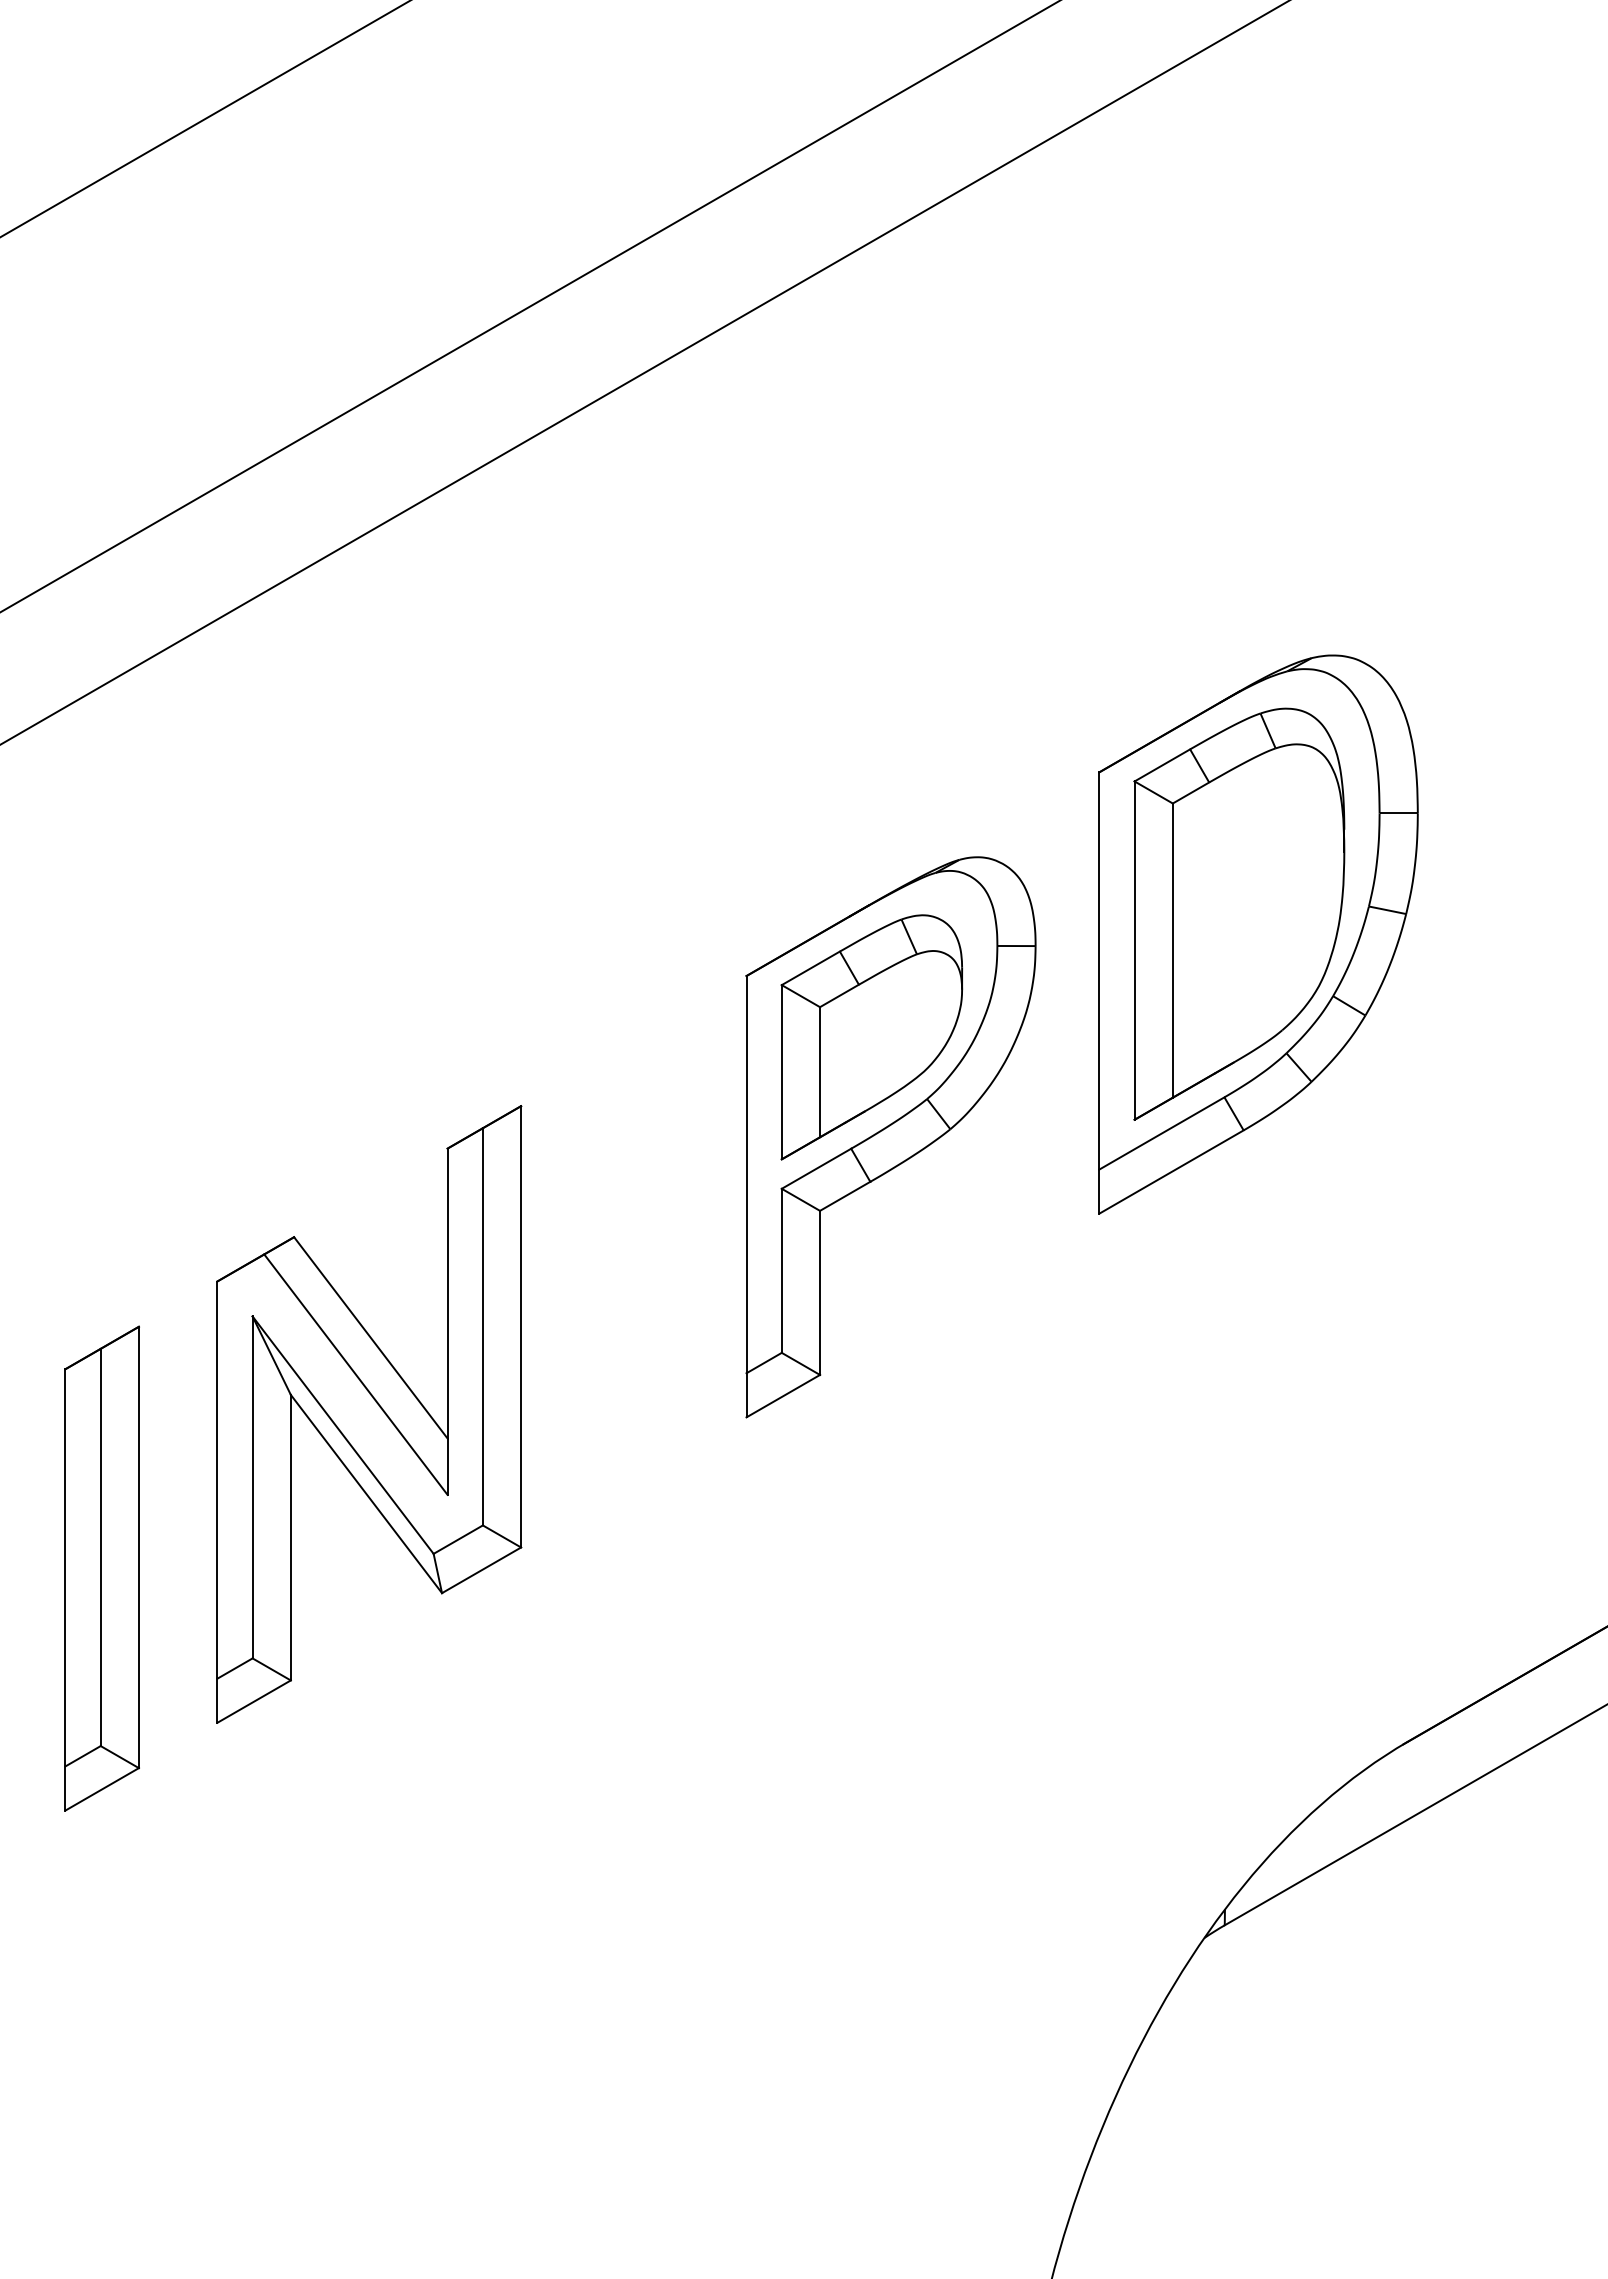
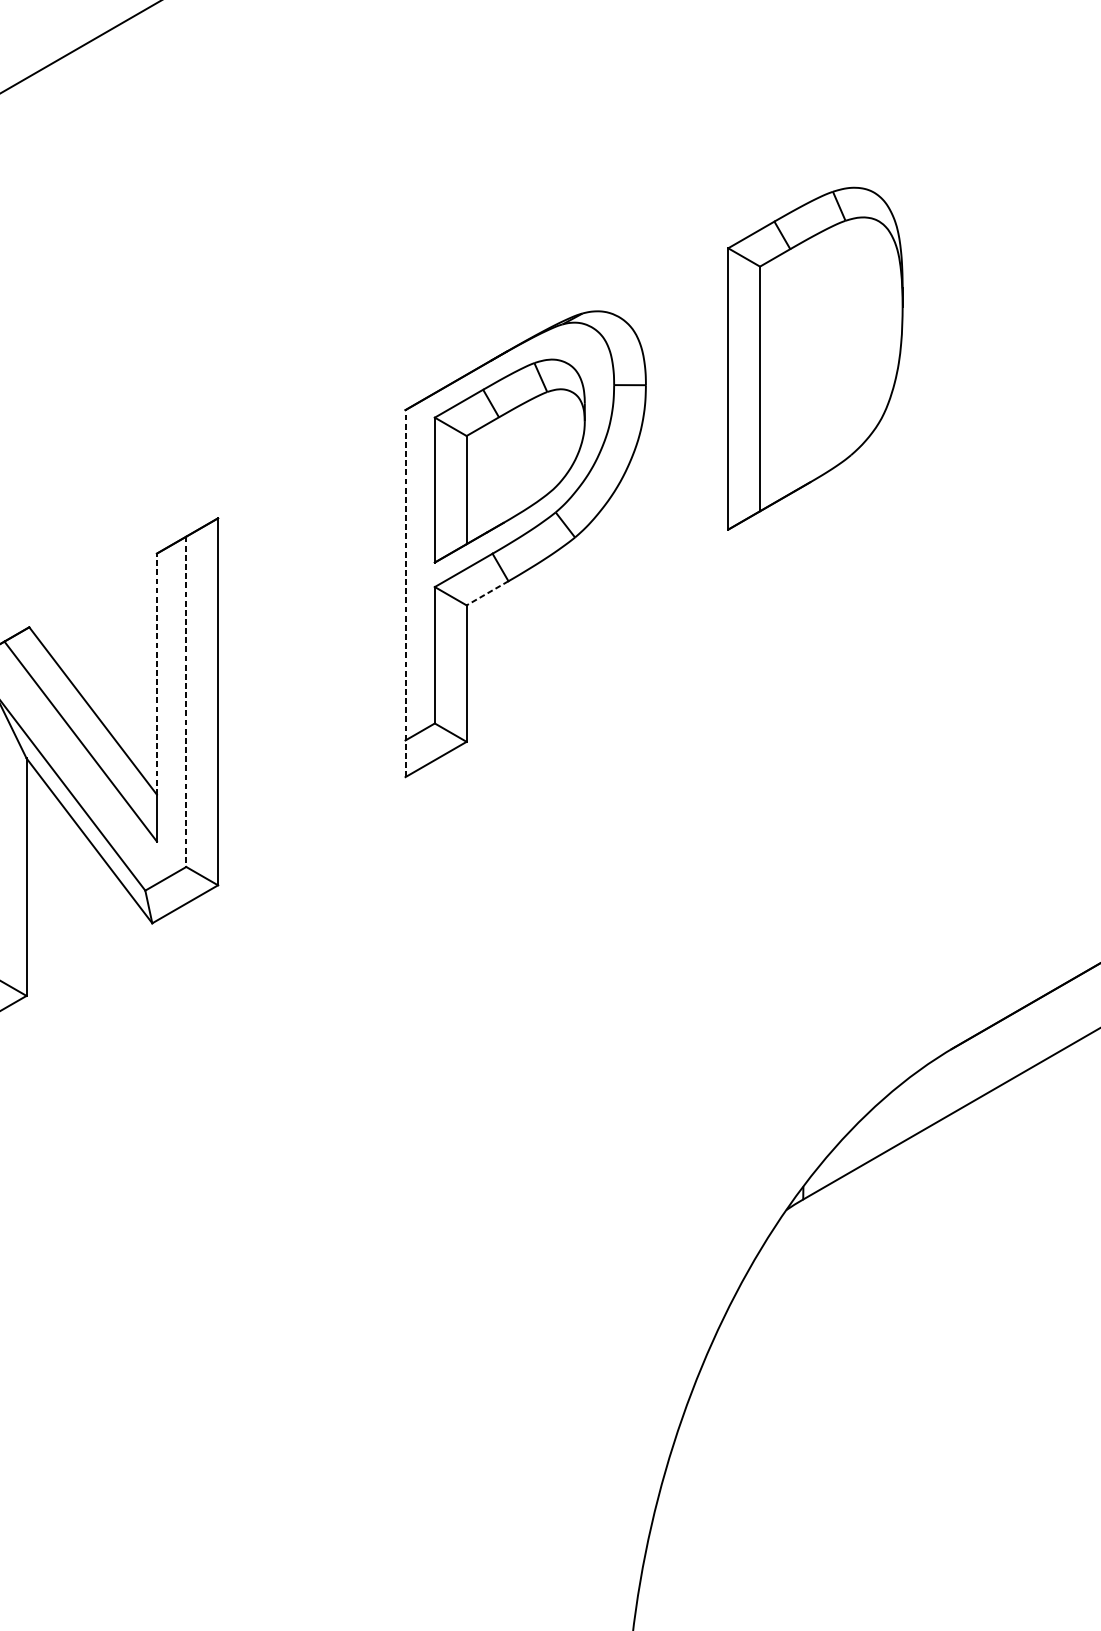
part: (1258, 934) -> (831, 375), removed
line: (746, 1196) -> (405, 593), solid -> dashed
line: (844, 1196) -> (487, 593), solid -> dashed
line: (447, 1293) -> (156, 674), solid -> dashed
line: (482, 1326) -> (185, 701), solid -> dashed

